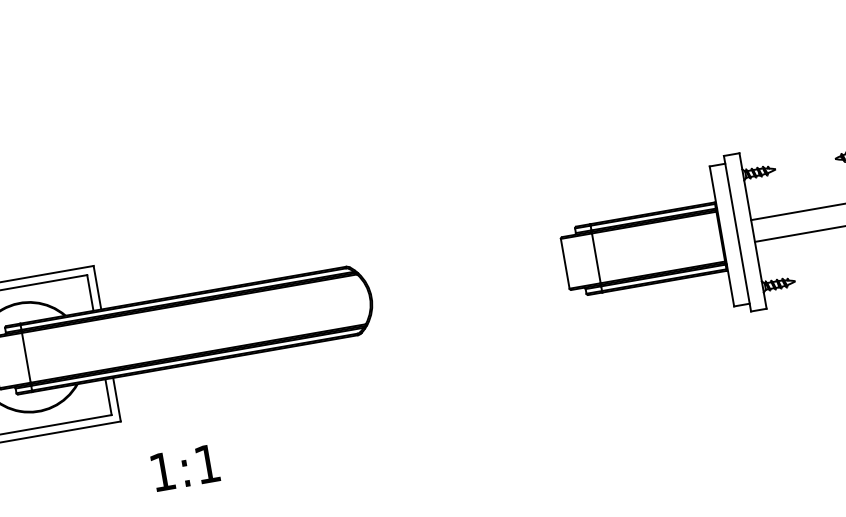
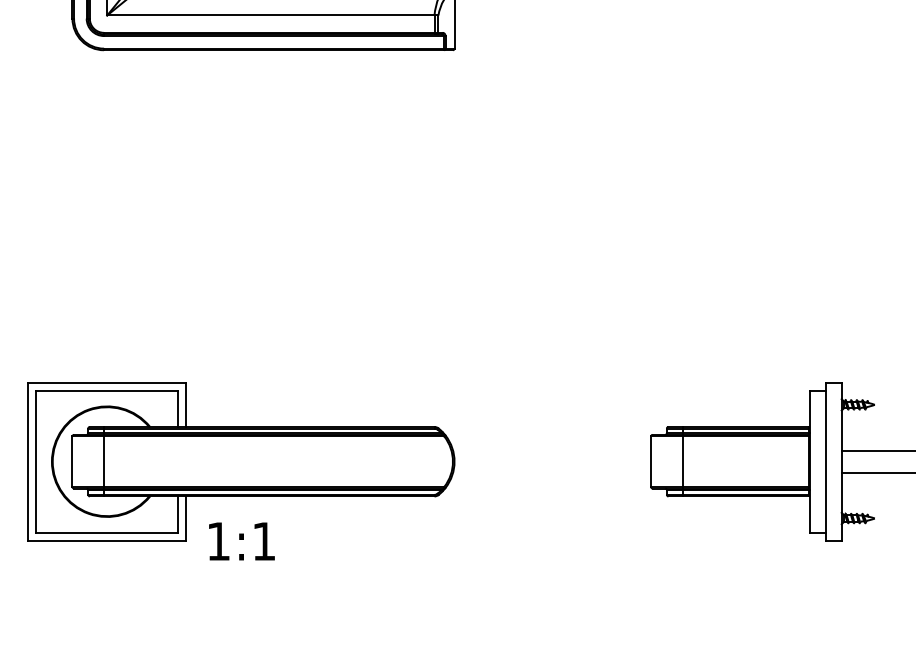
text: (185, 467) -> (241, 541), moved

